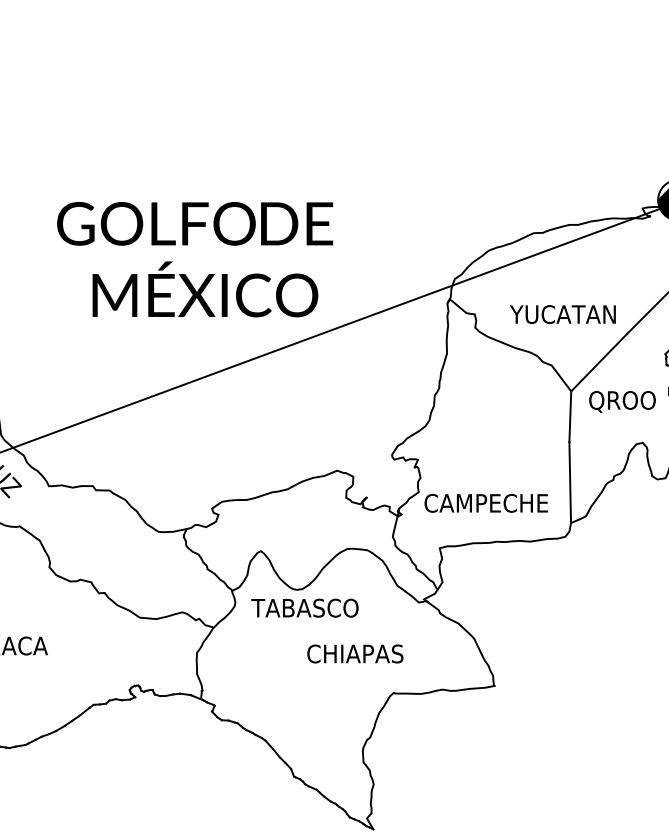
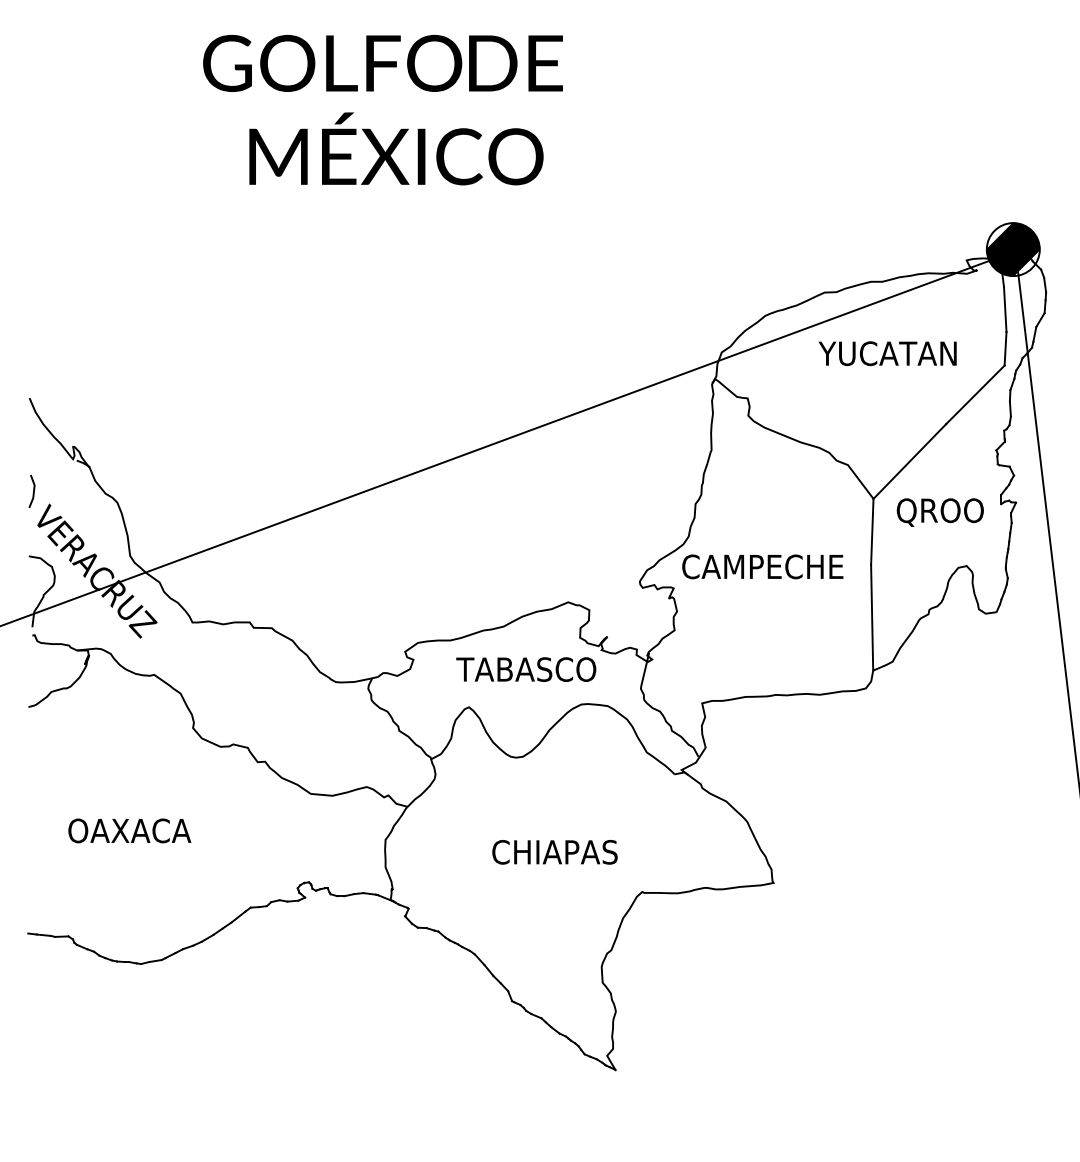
text: (194, 259) -> (382, 109), moved
text: (562, 314) -> (887, 353), moved
text: (486, 503) -> (762, 566), moved
text: (305, 608) -> (526, 669), moved
text: (354, 654) -> (554, 852), moved

